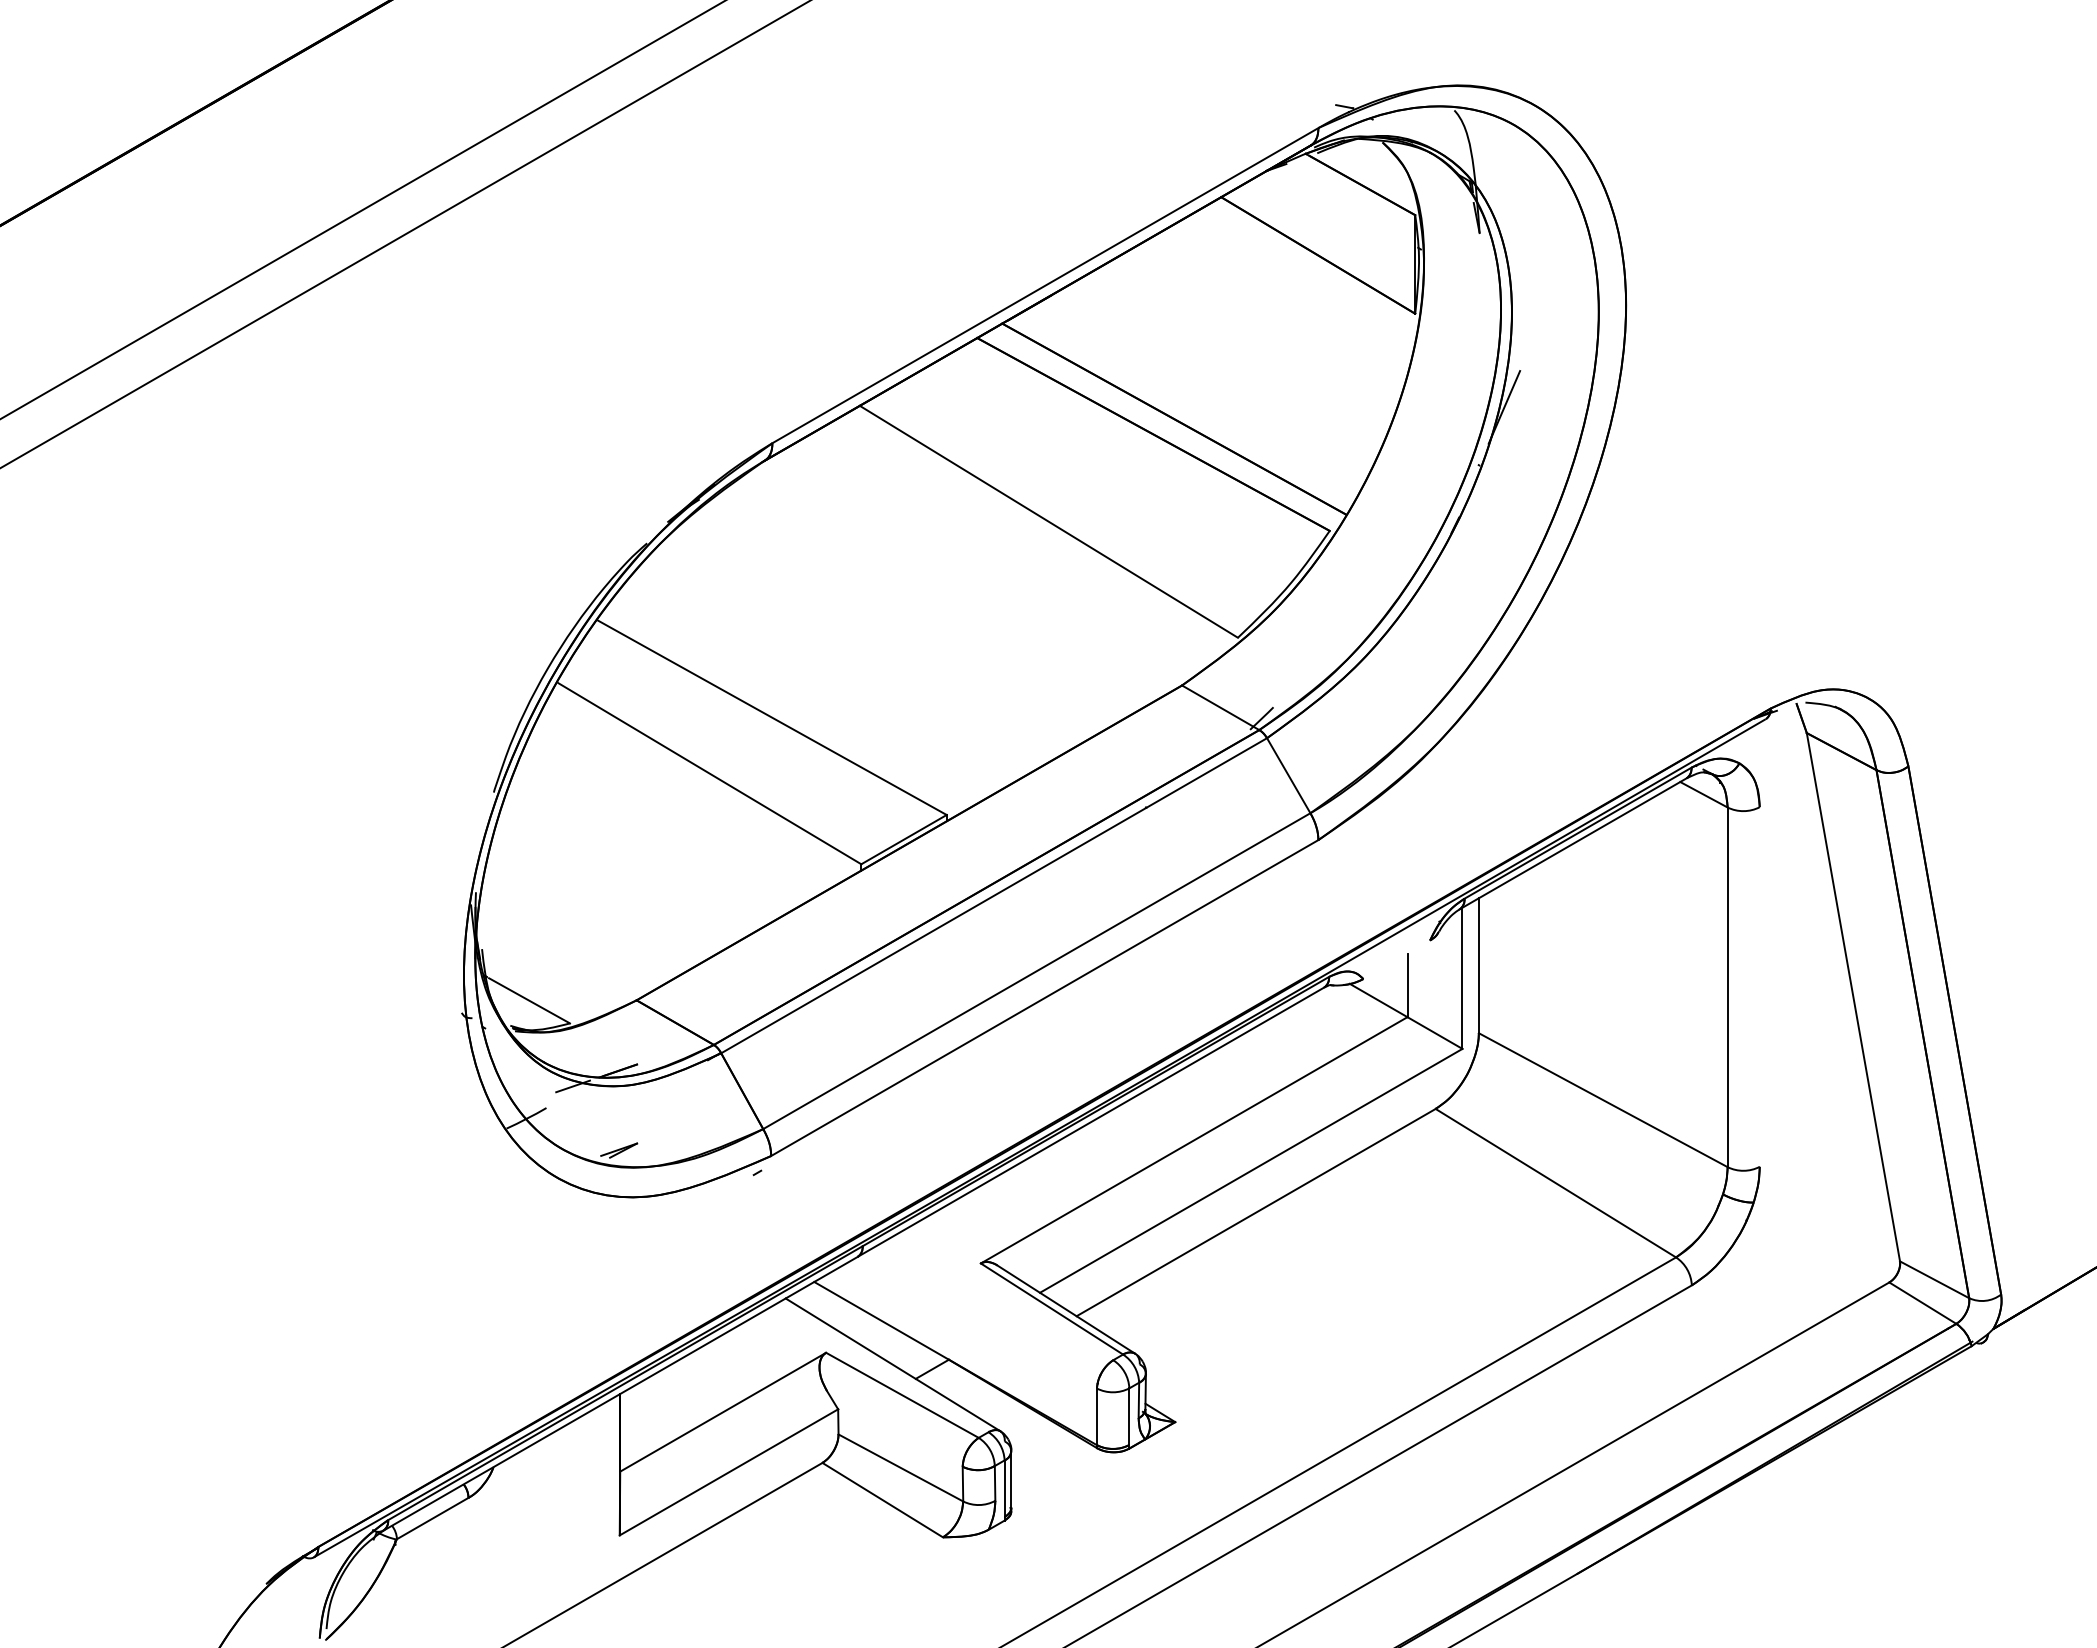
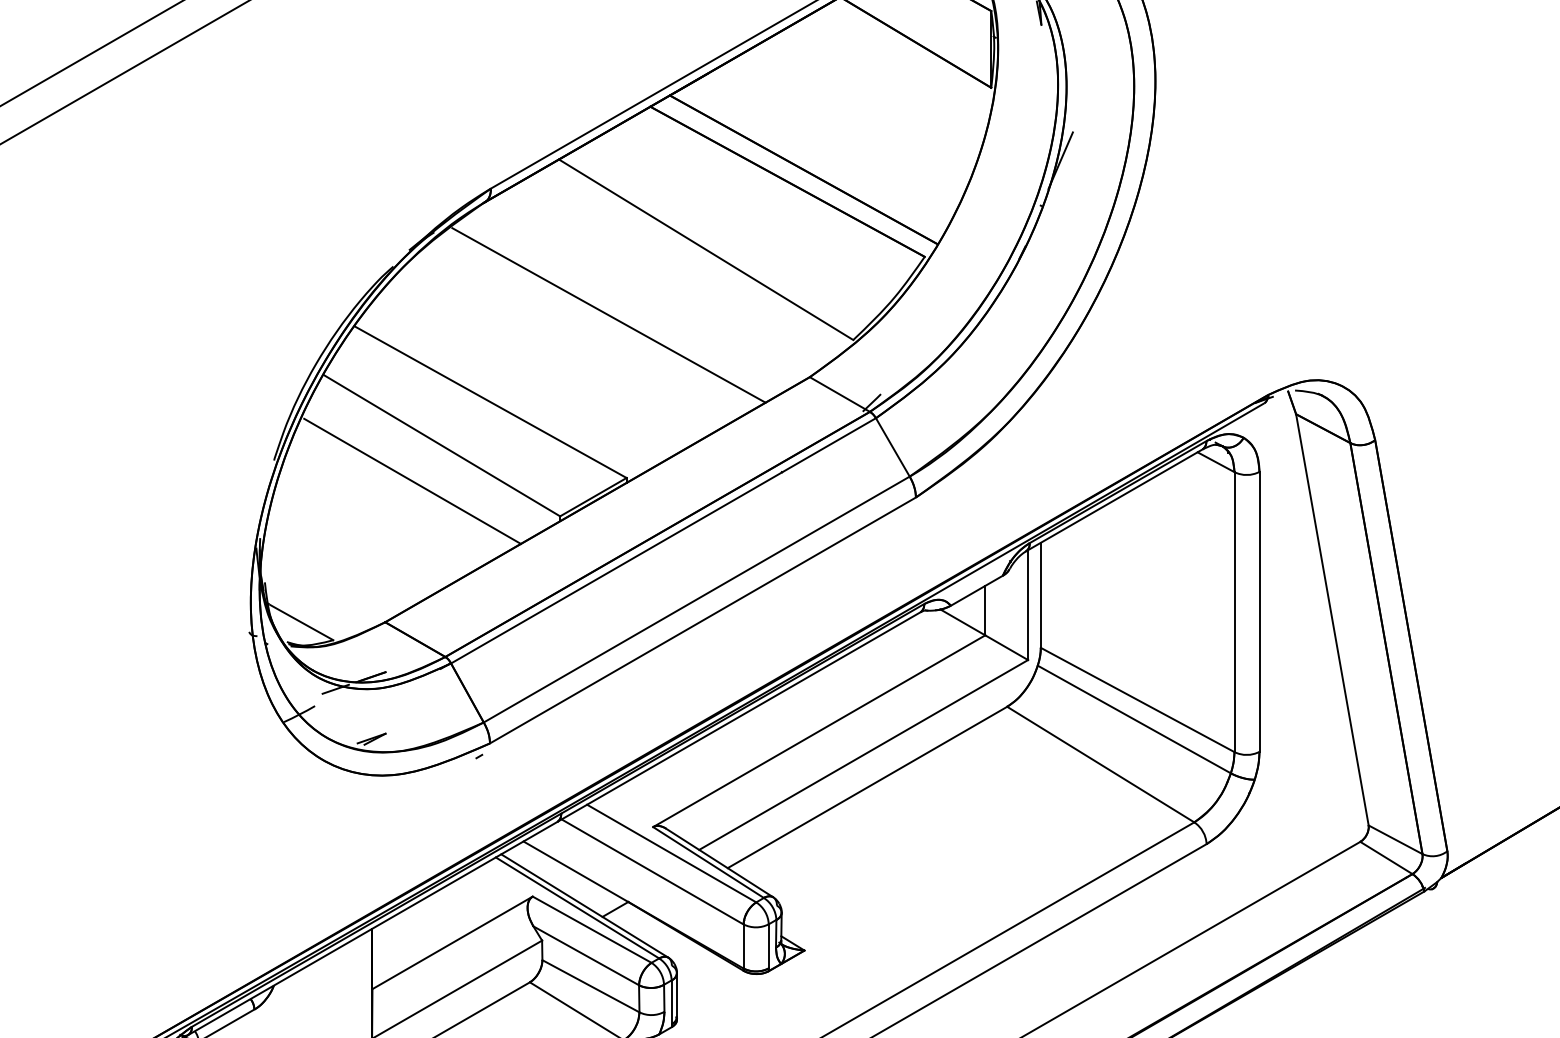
line: (923, 606) -> (608, 315), added
line: (671, 818) -> (412, 480), added
line: (1396, 959) -> (976, 590), added
line: (1759, 986) -> (1259, 611), added
line: (1598, 1125) -> (1133, 719), added
line: (1004, 1297) -> (671, 853), added
line: (979, 1320) -> (652, 871), added
line: (883, 1367) -> (577, 908), added
line: (894, 1428) -> (585, 955), added

